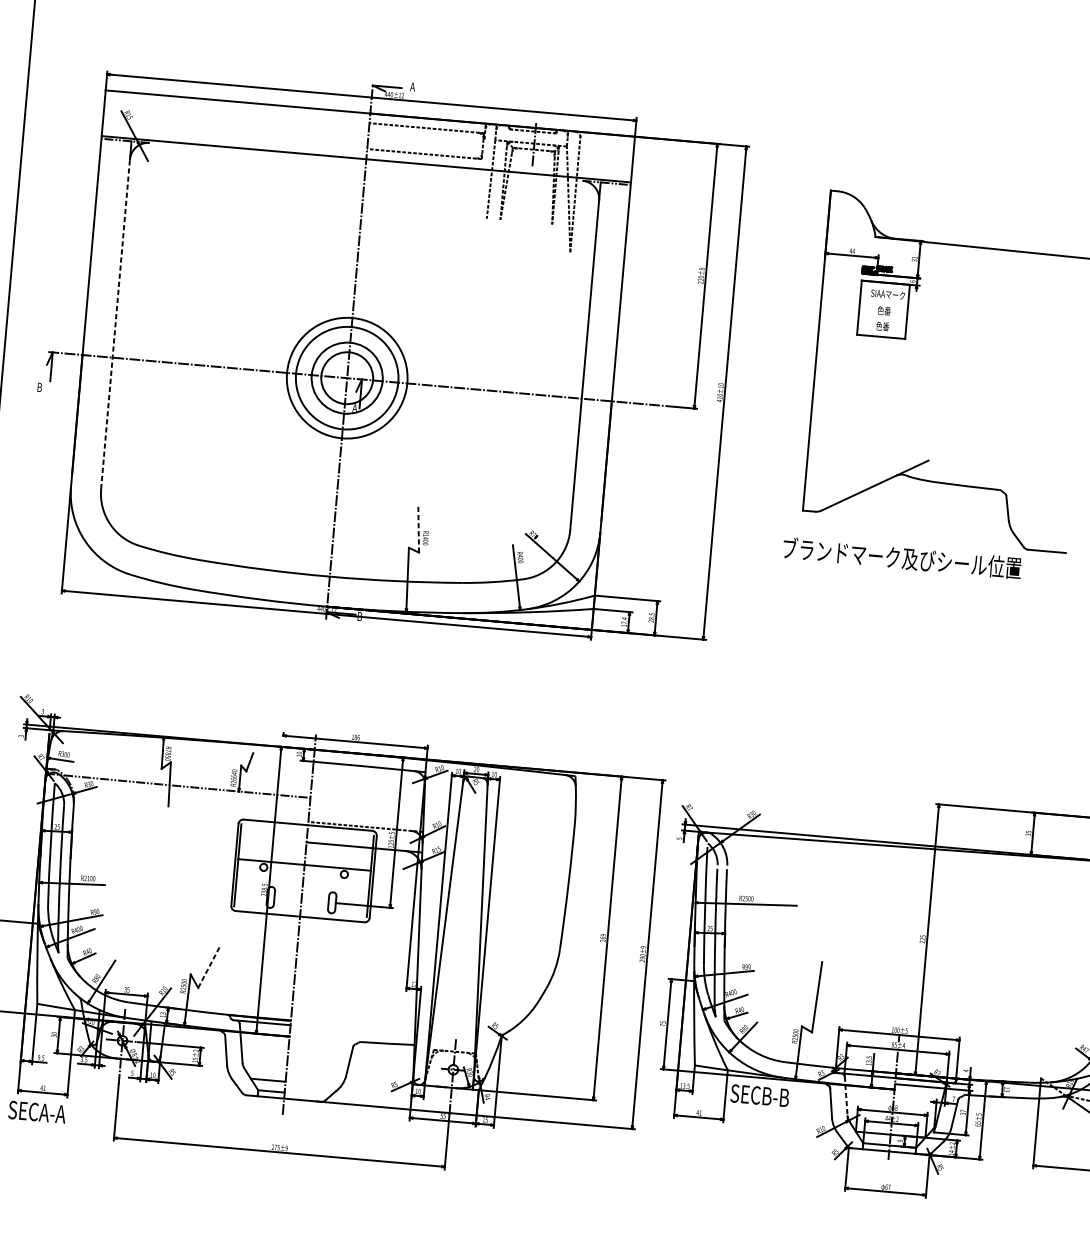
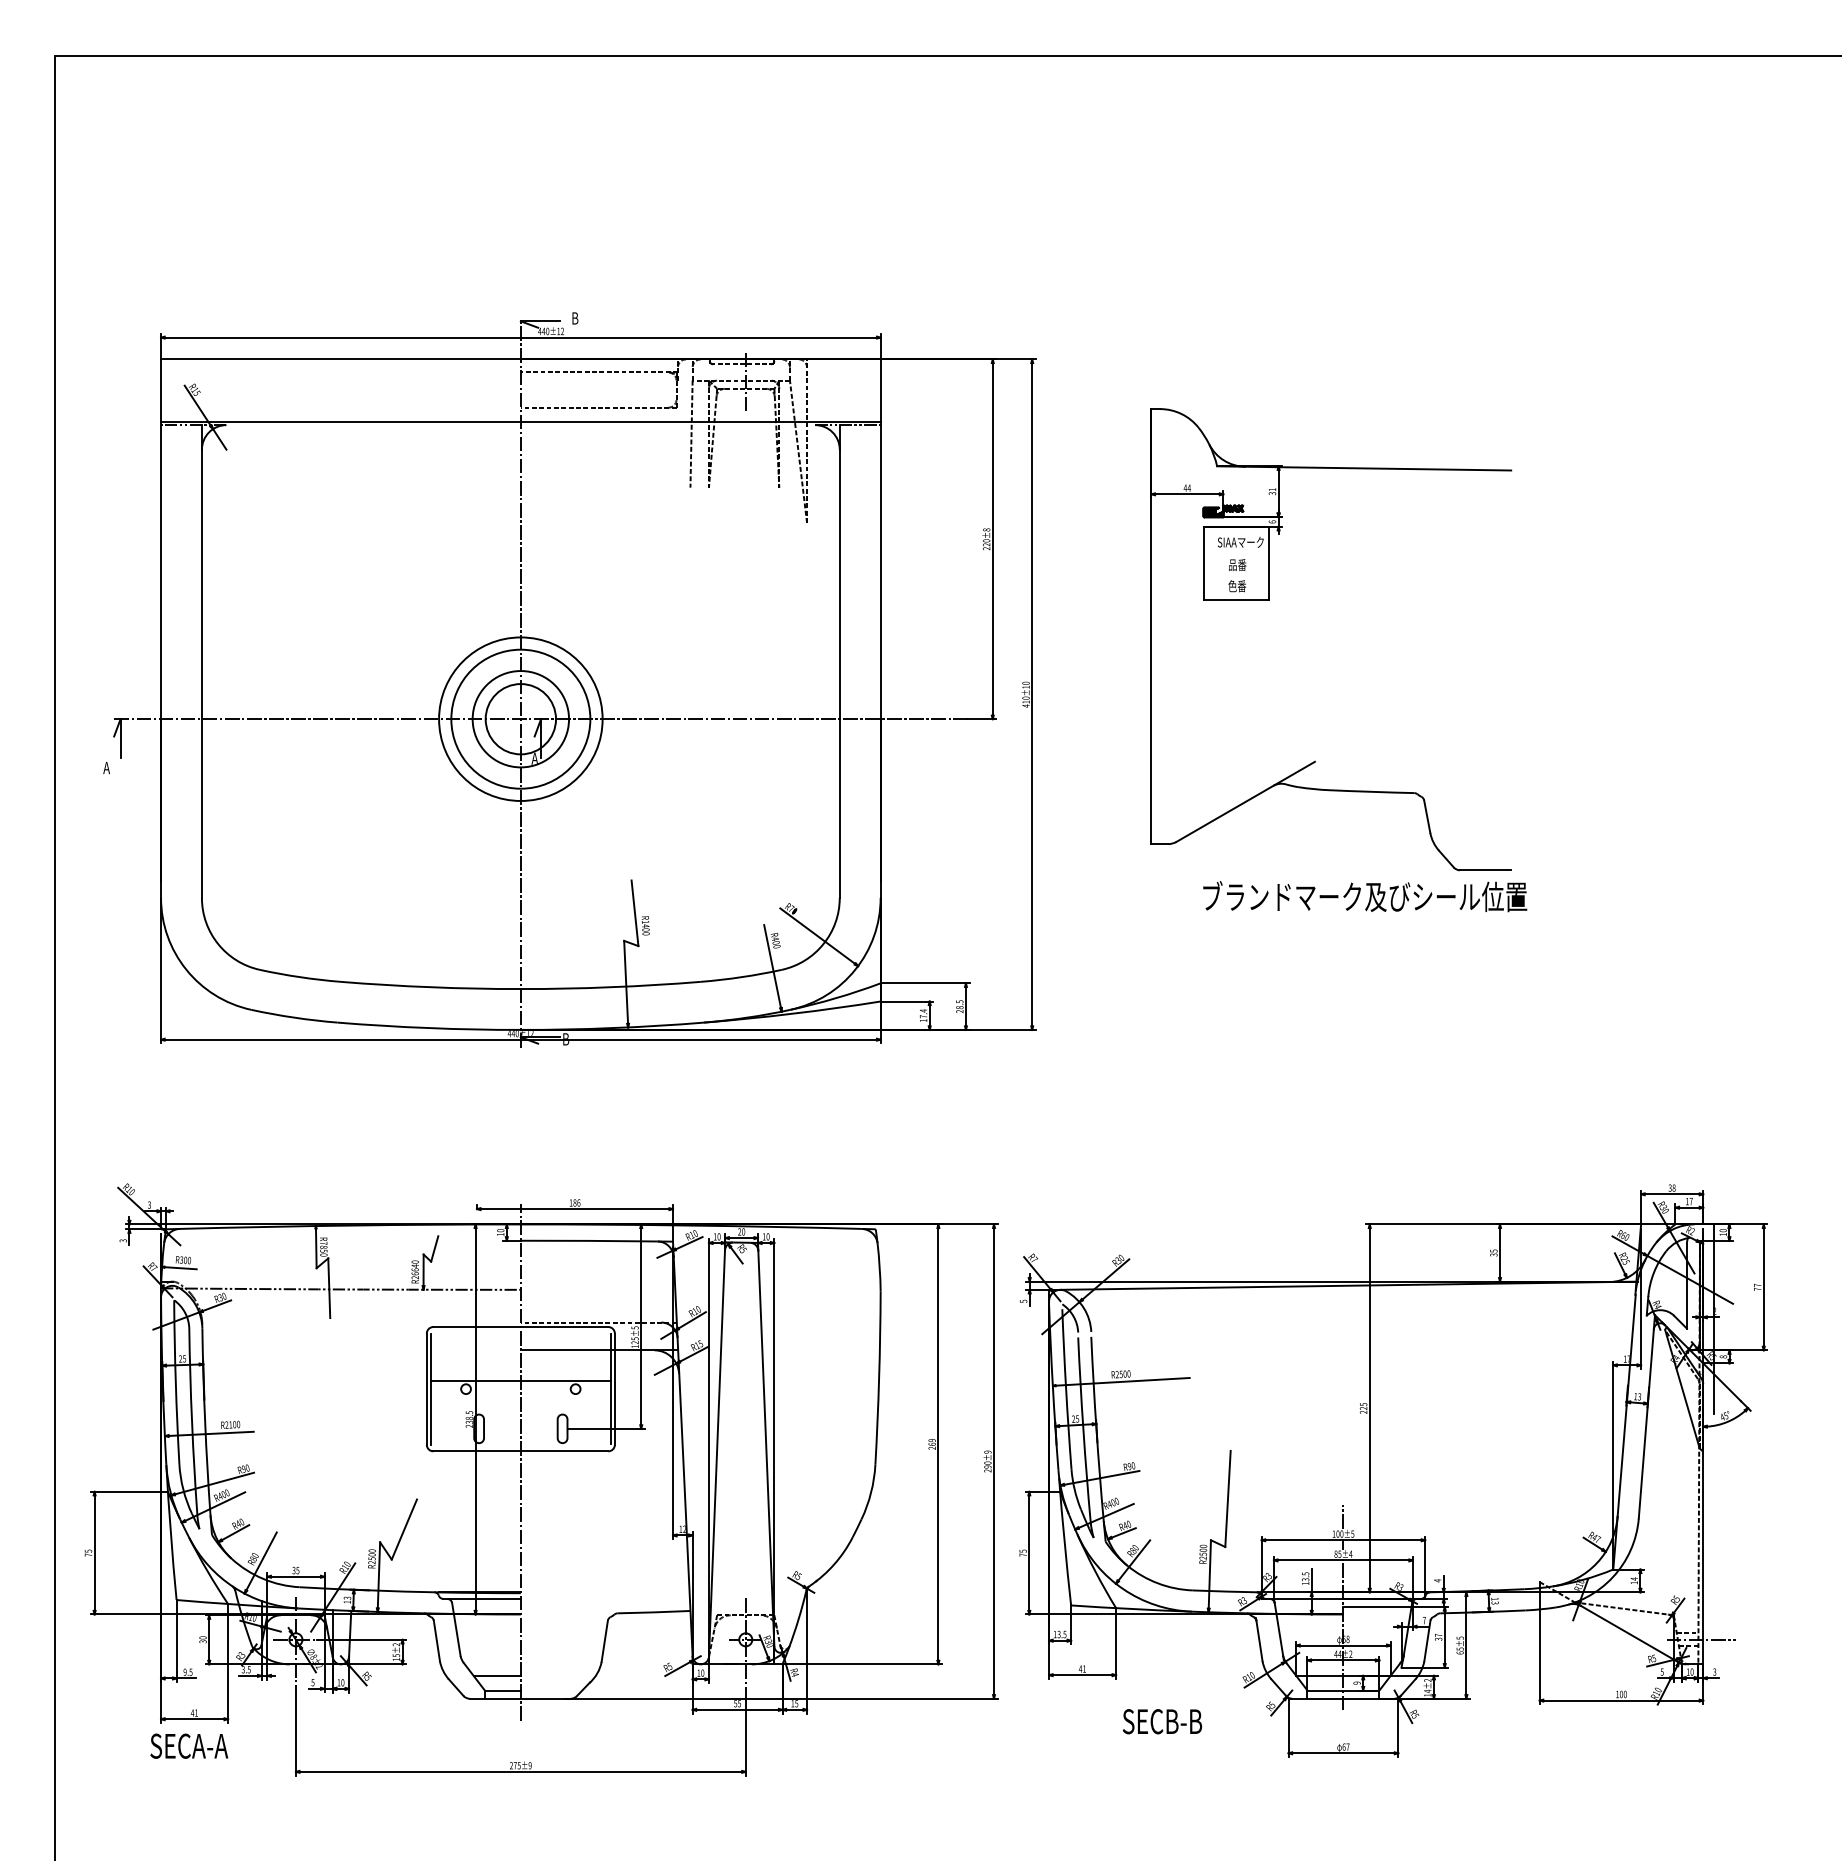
text: (412, 86) -> (574, 318), A -> B
text: (880, 310) -> (1232, 565), 色番 -> 品番
line: (115, 324) -> (201, 673), dashed -> solid
text: (39, 387) -> (106, 767), B -> A
line: (419, 528) -> (635, 913), dashed -> solid
text: (902, 558) -> (1365, 896), moved
line: (209, 966) -> (404, 1529), dashed -> solid
line: (900, 1017) -> (1343, 1516), added
text: (759, 1095) -> (1162, 1721), moved
line: (845, 1096) -> (1278, 1629), dashed -> solid

